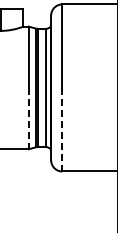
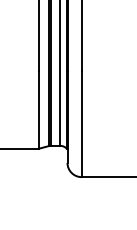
line: (28, 118) -> (38, 109), dashed -> solid
line: (62, 129) -> (81, 123), dashed -> solid

